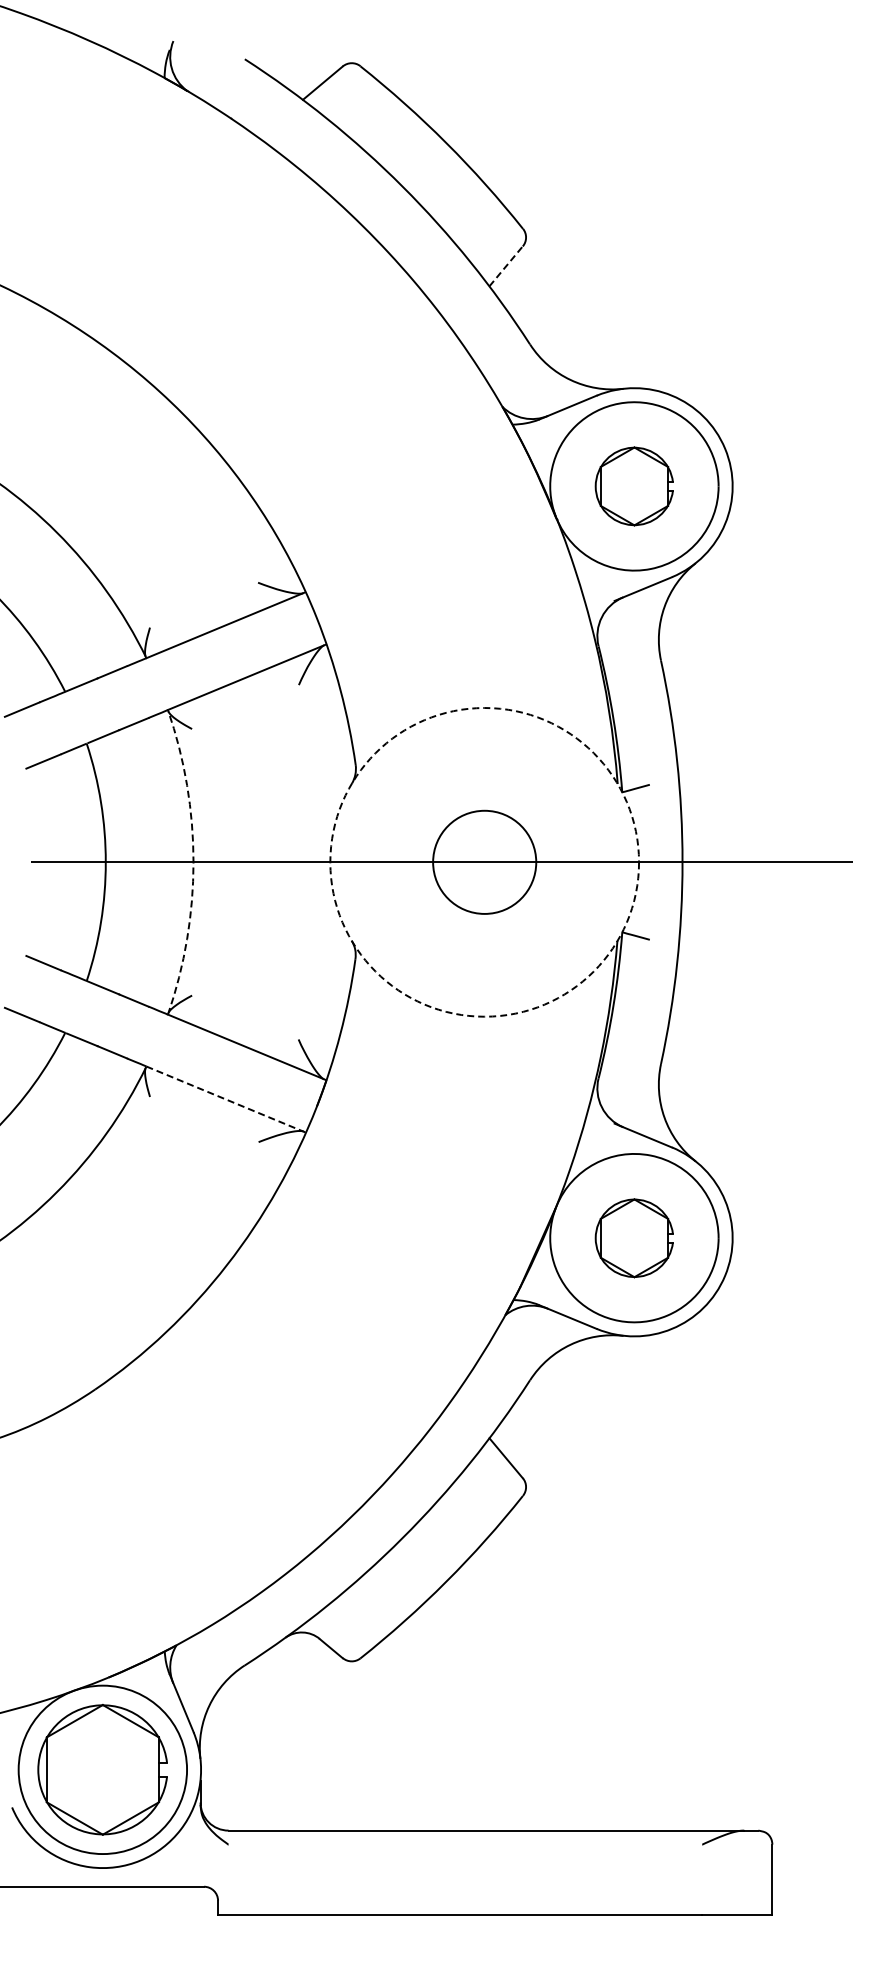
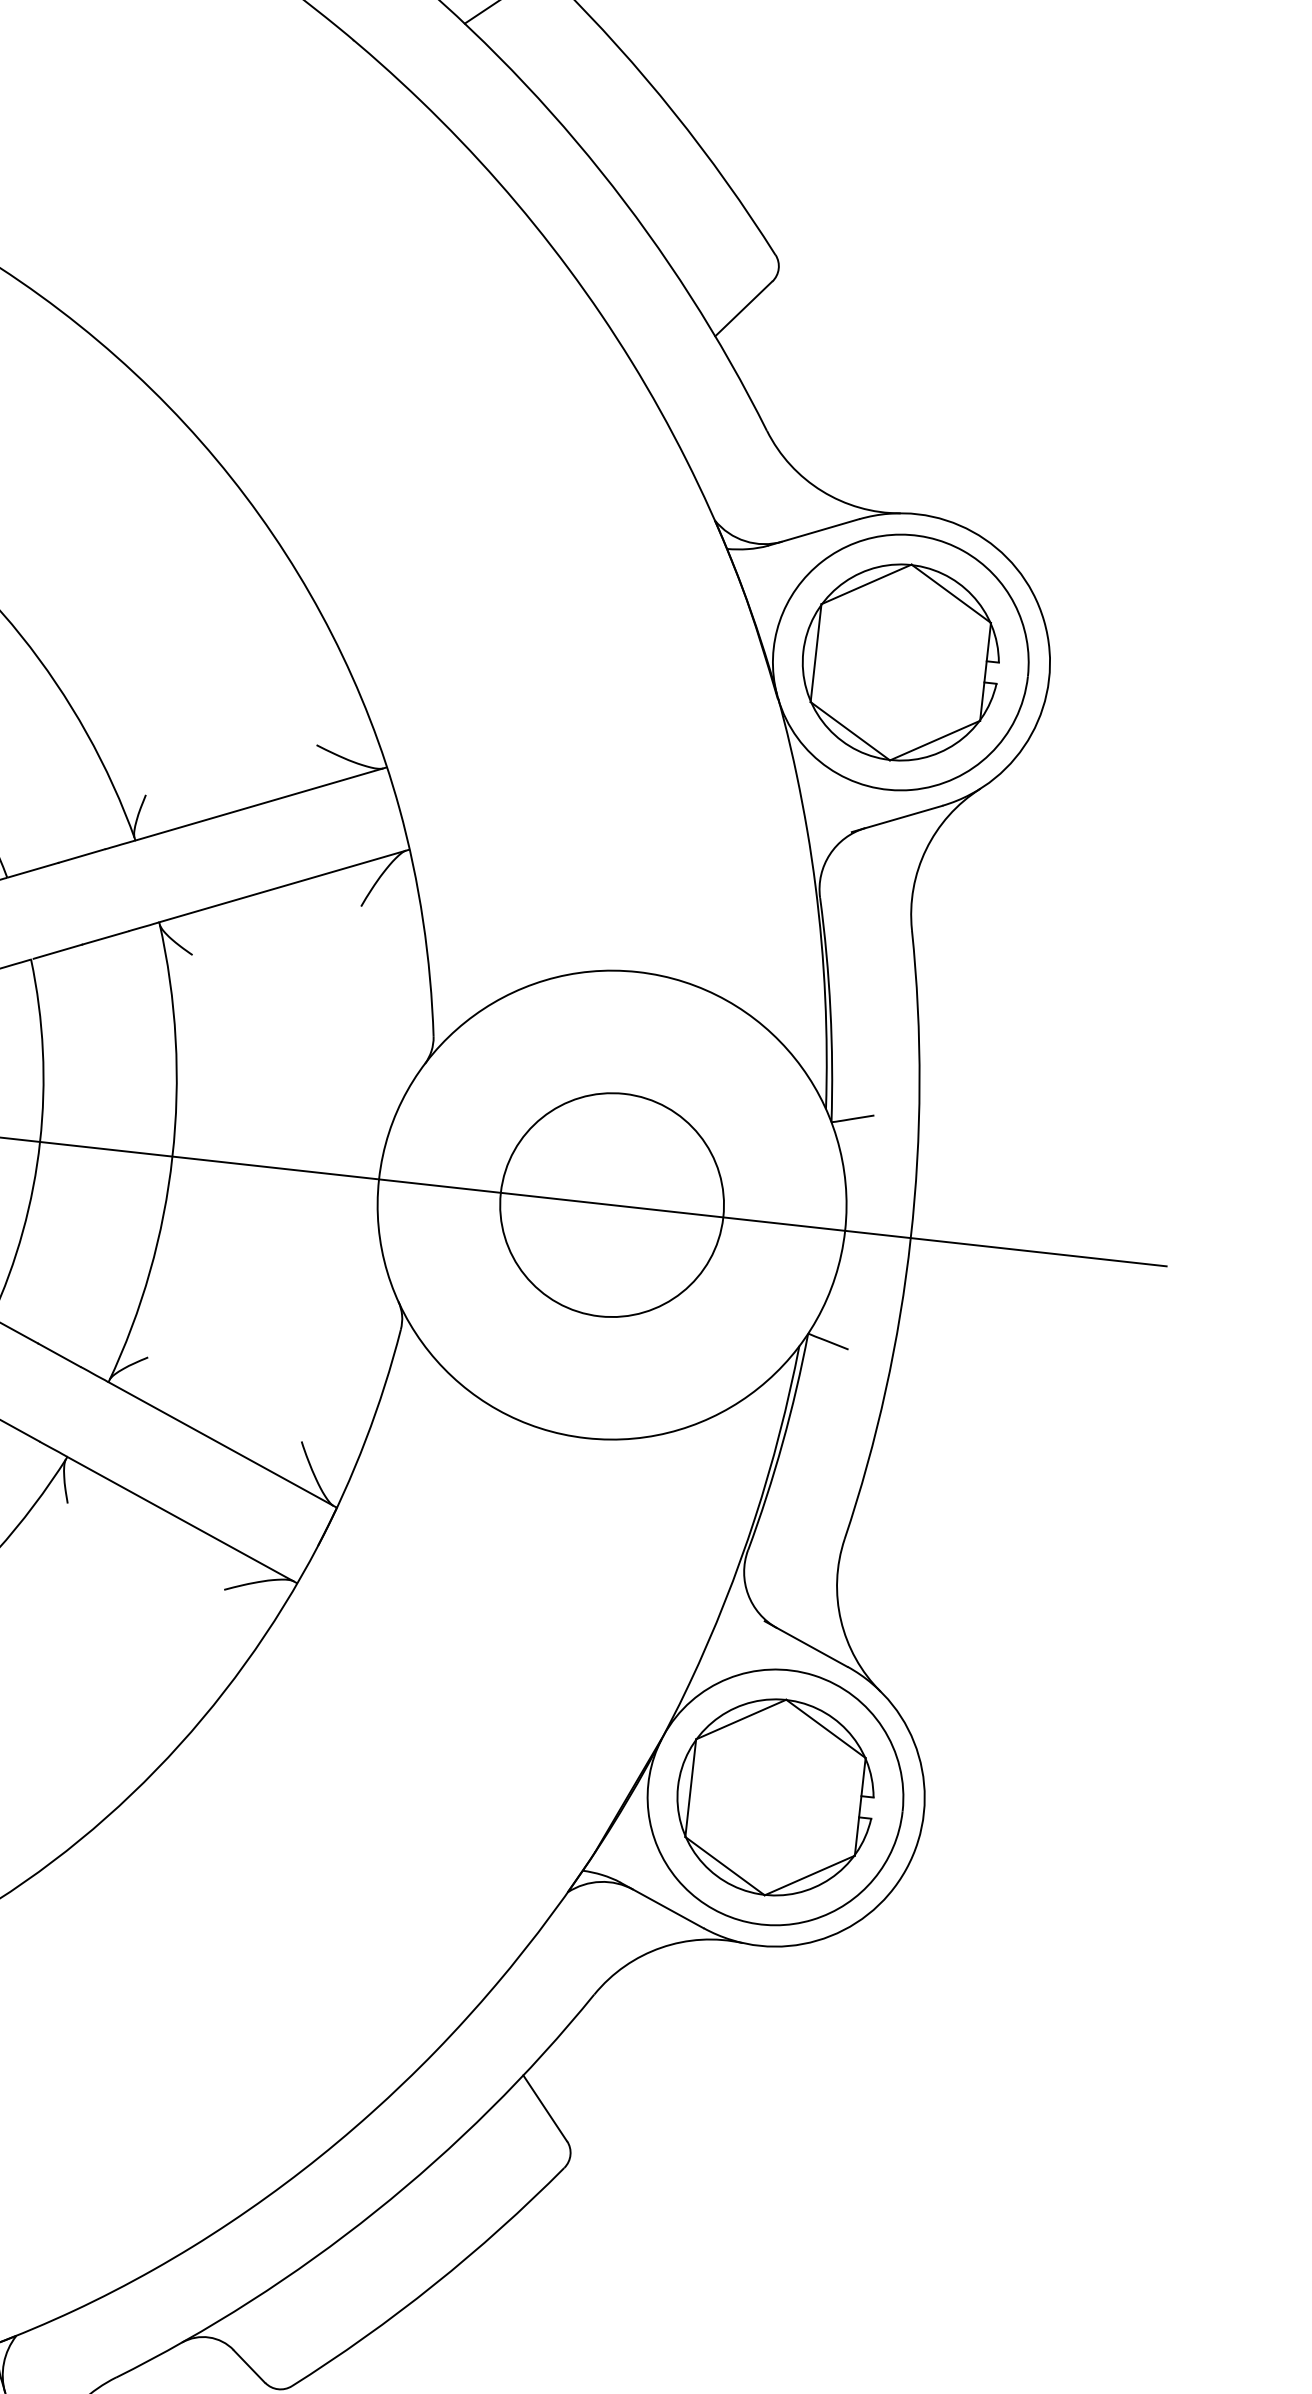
line: (506, 266) -> (744, 309), dashed -> solid
part: (634, 486) -> (900, 662), size x1.67
arc: (193, 862) -> (172, 1156), dashed -> solid
circle: (484, 862) -> (611, 1205), dashed -> solid
circle: (484, 862) -> (611, 1205), size x1.43
line: (225, 1099) -> (181, 1519), dashed -> solid
part: (634, 1238) -> (775, 1797), size x1.67

